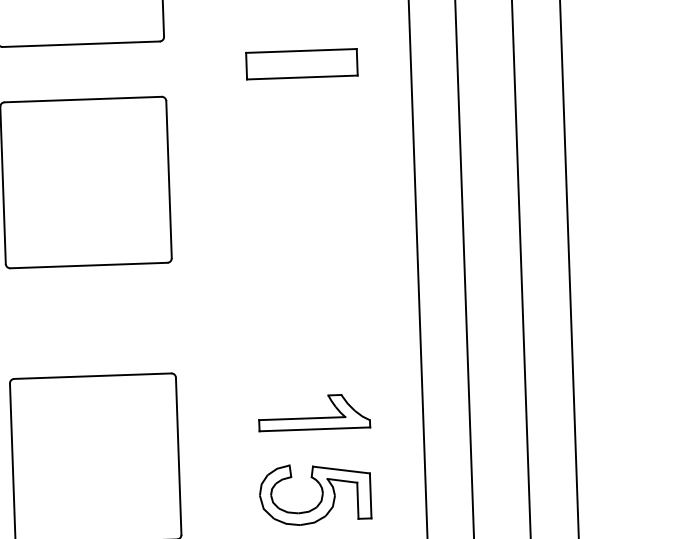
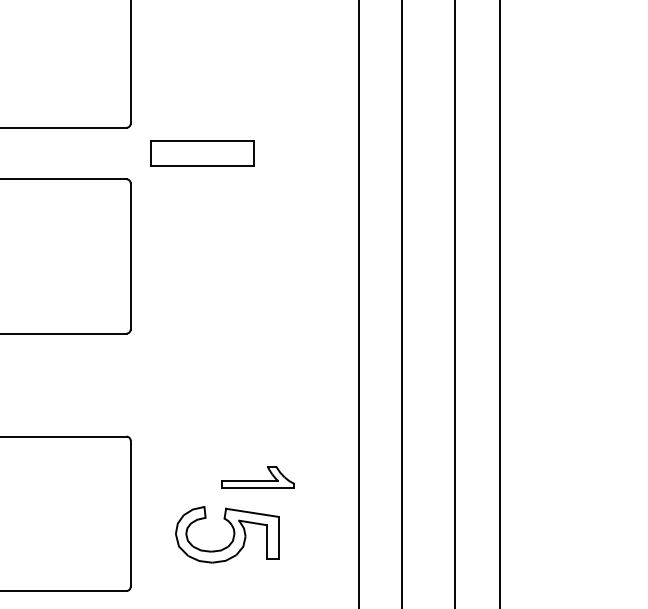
part: (301, 64) -> (202, 153), moved
part: (314, 412) -> (258, 477), size x0.7
part: (315, 494) -> (227, 534), moved

